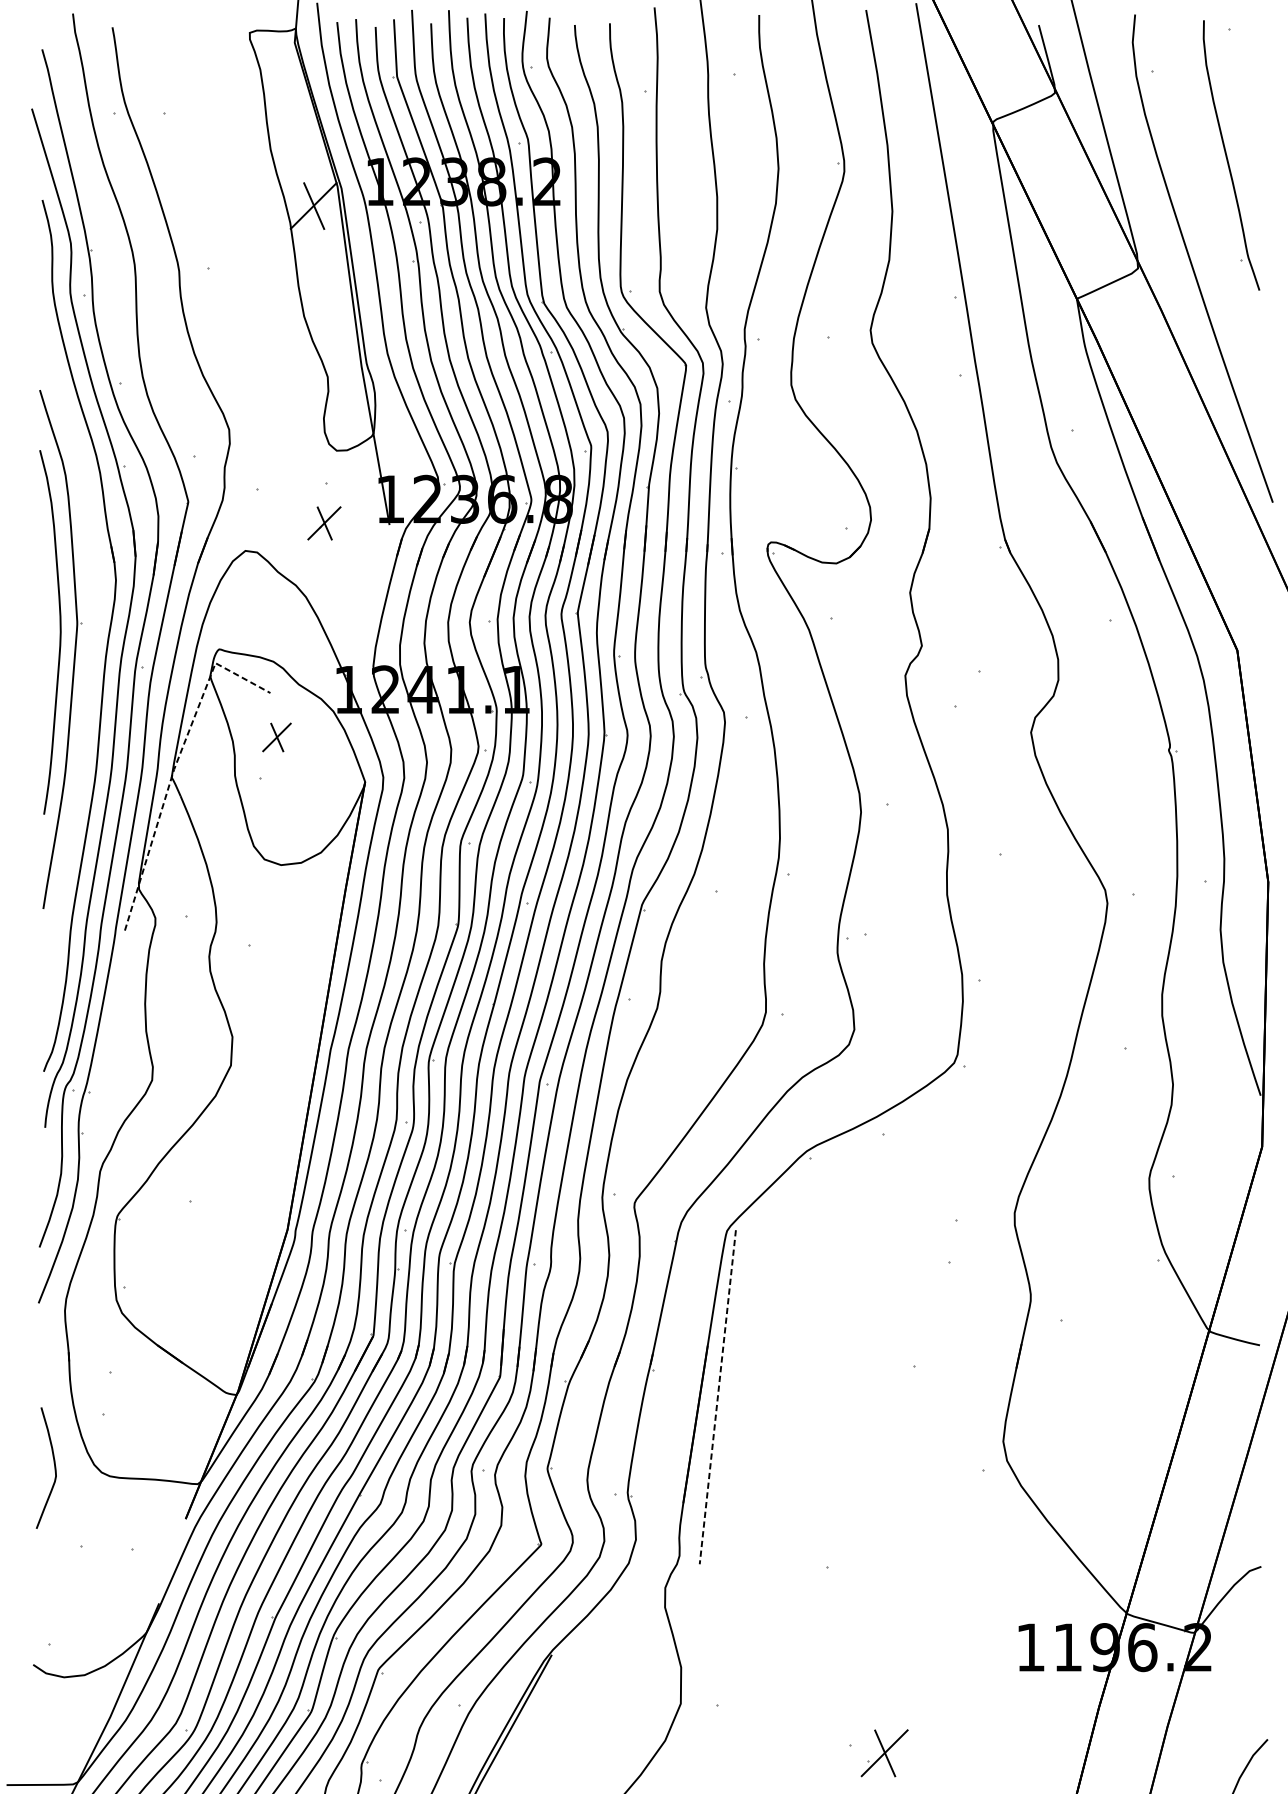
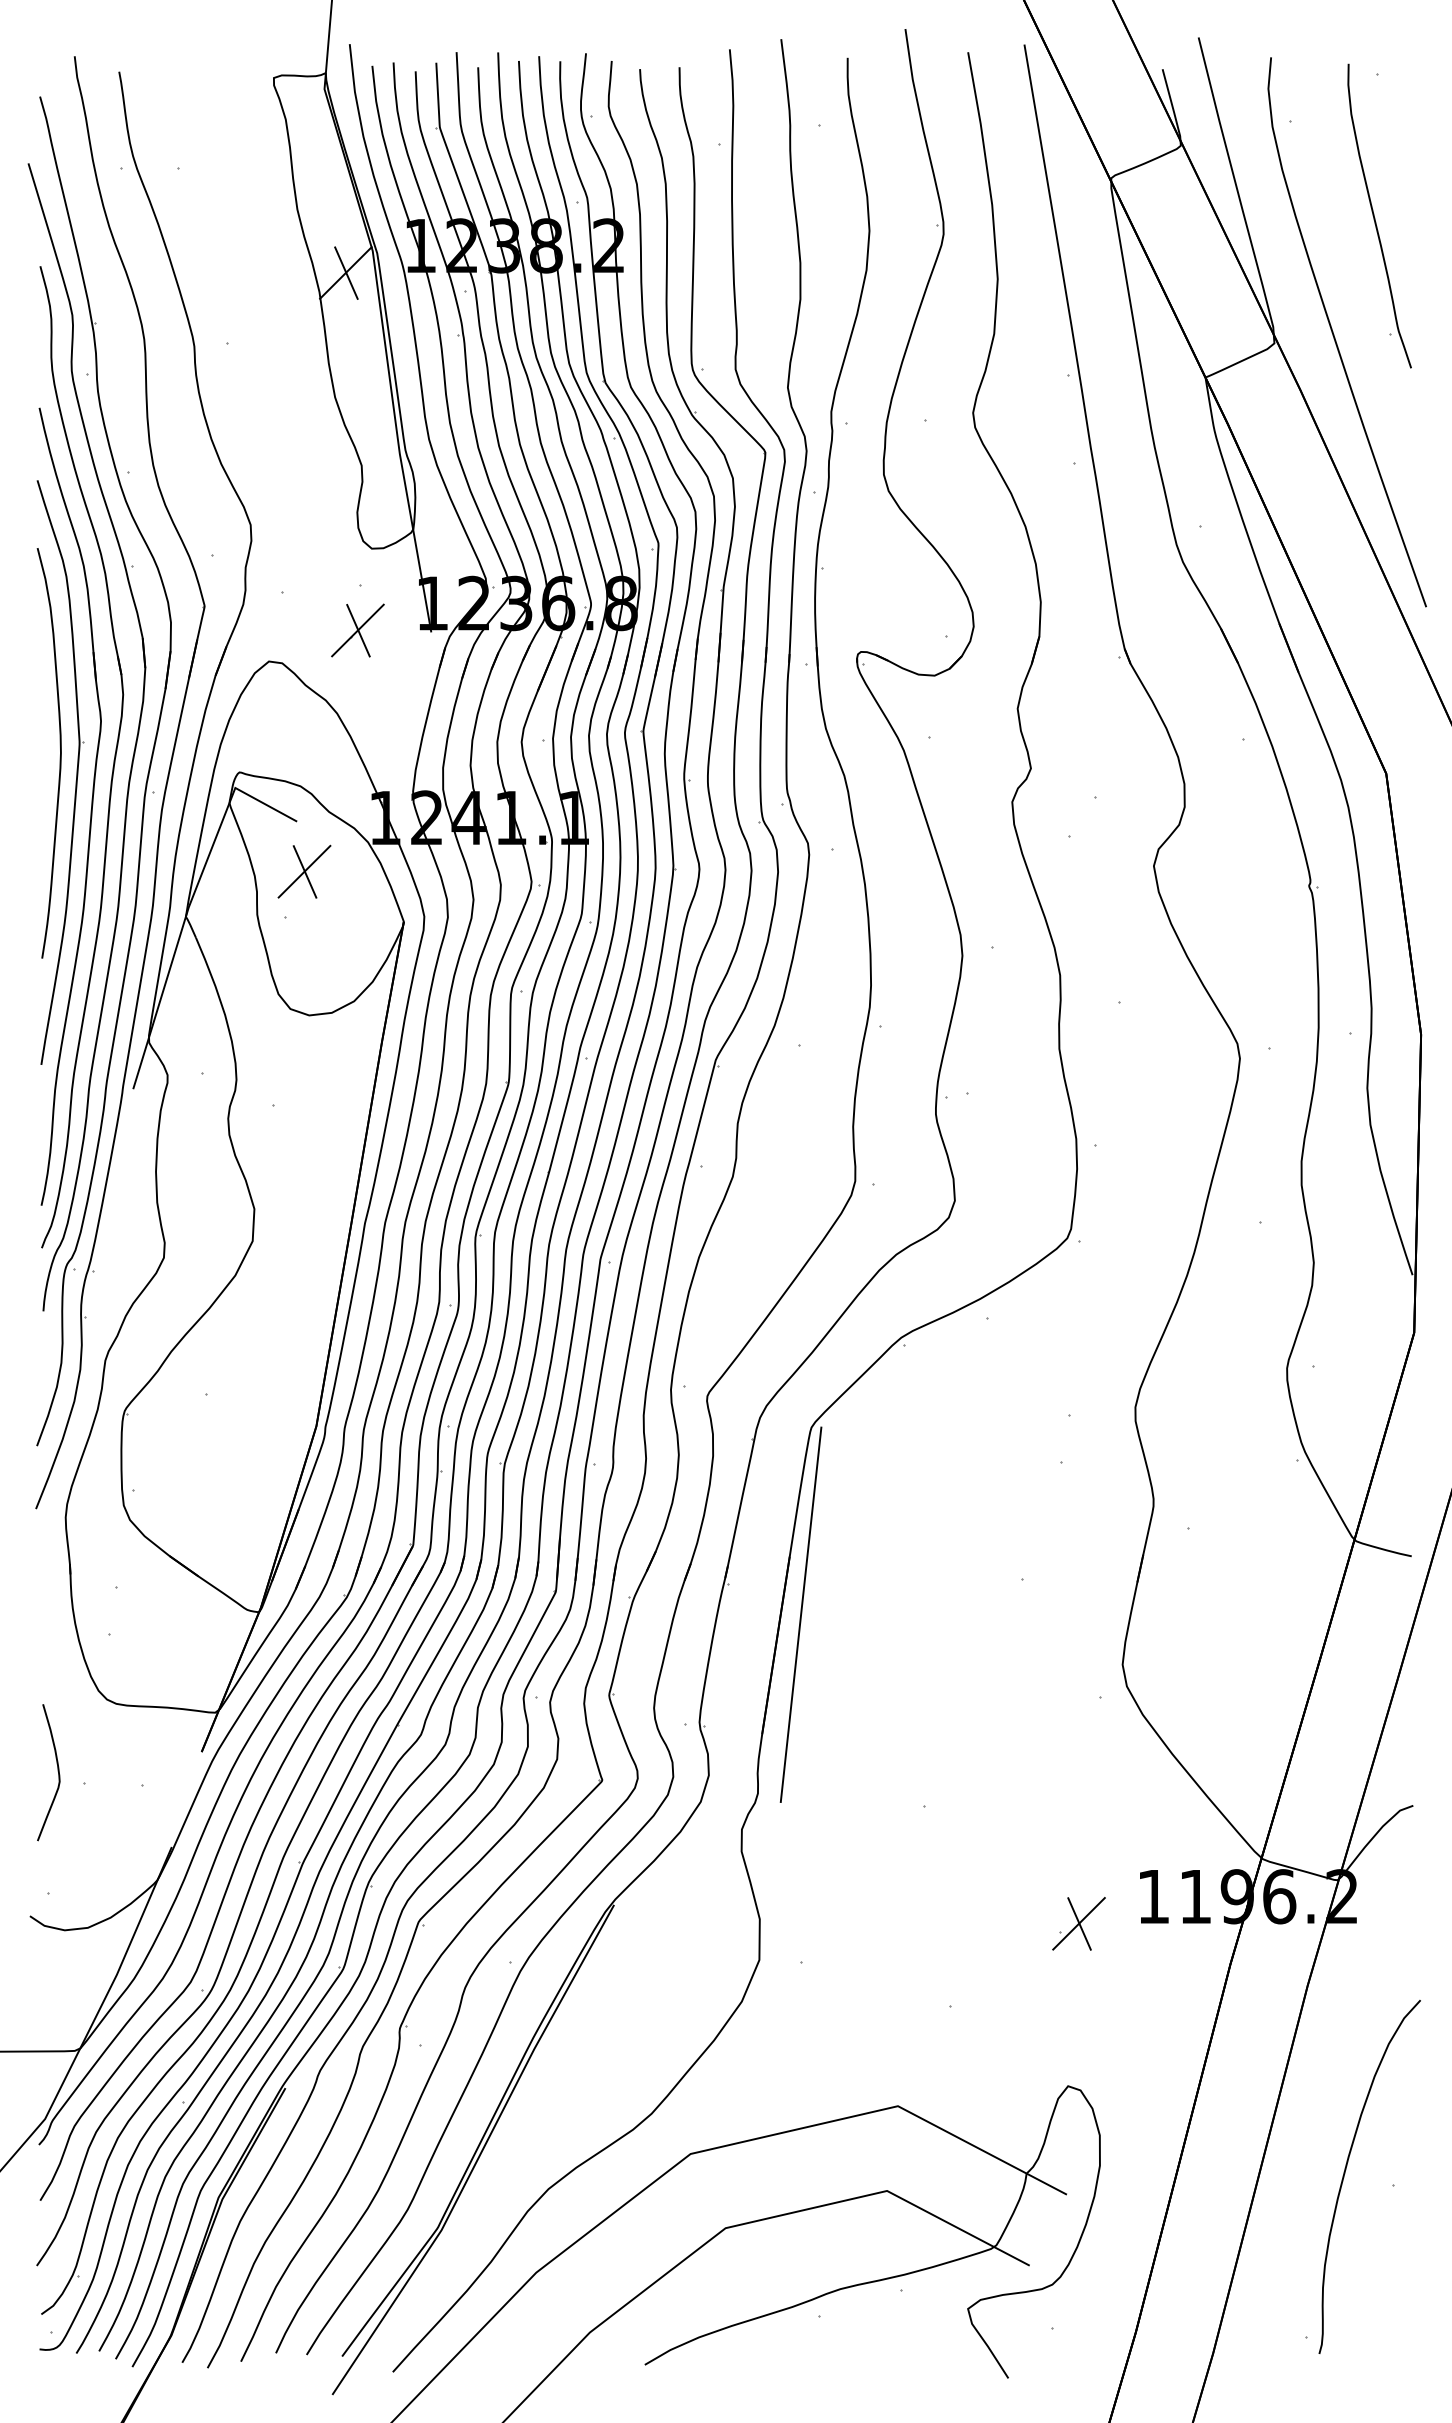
part: (324, 523) -> (357, 630), size x1.43
part: (86, 683) -> (90, 810), added
part: (276, 737) -> (304, 871), size x1.67
line: (175, 764) -> (190, 902), dashed -> solid
line: (718, 1397) -> (801, 1615), dashed -> solid
curve: (54, 1467) -> (57, 1771), moved
part: (884, 1752) -> (1078, 1923), moved

